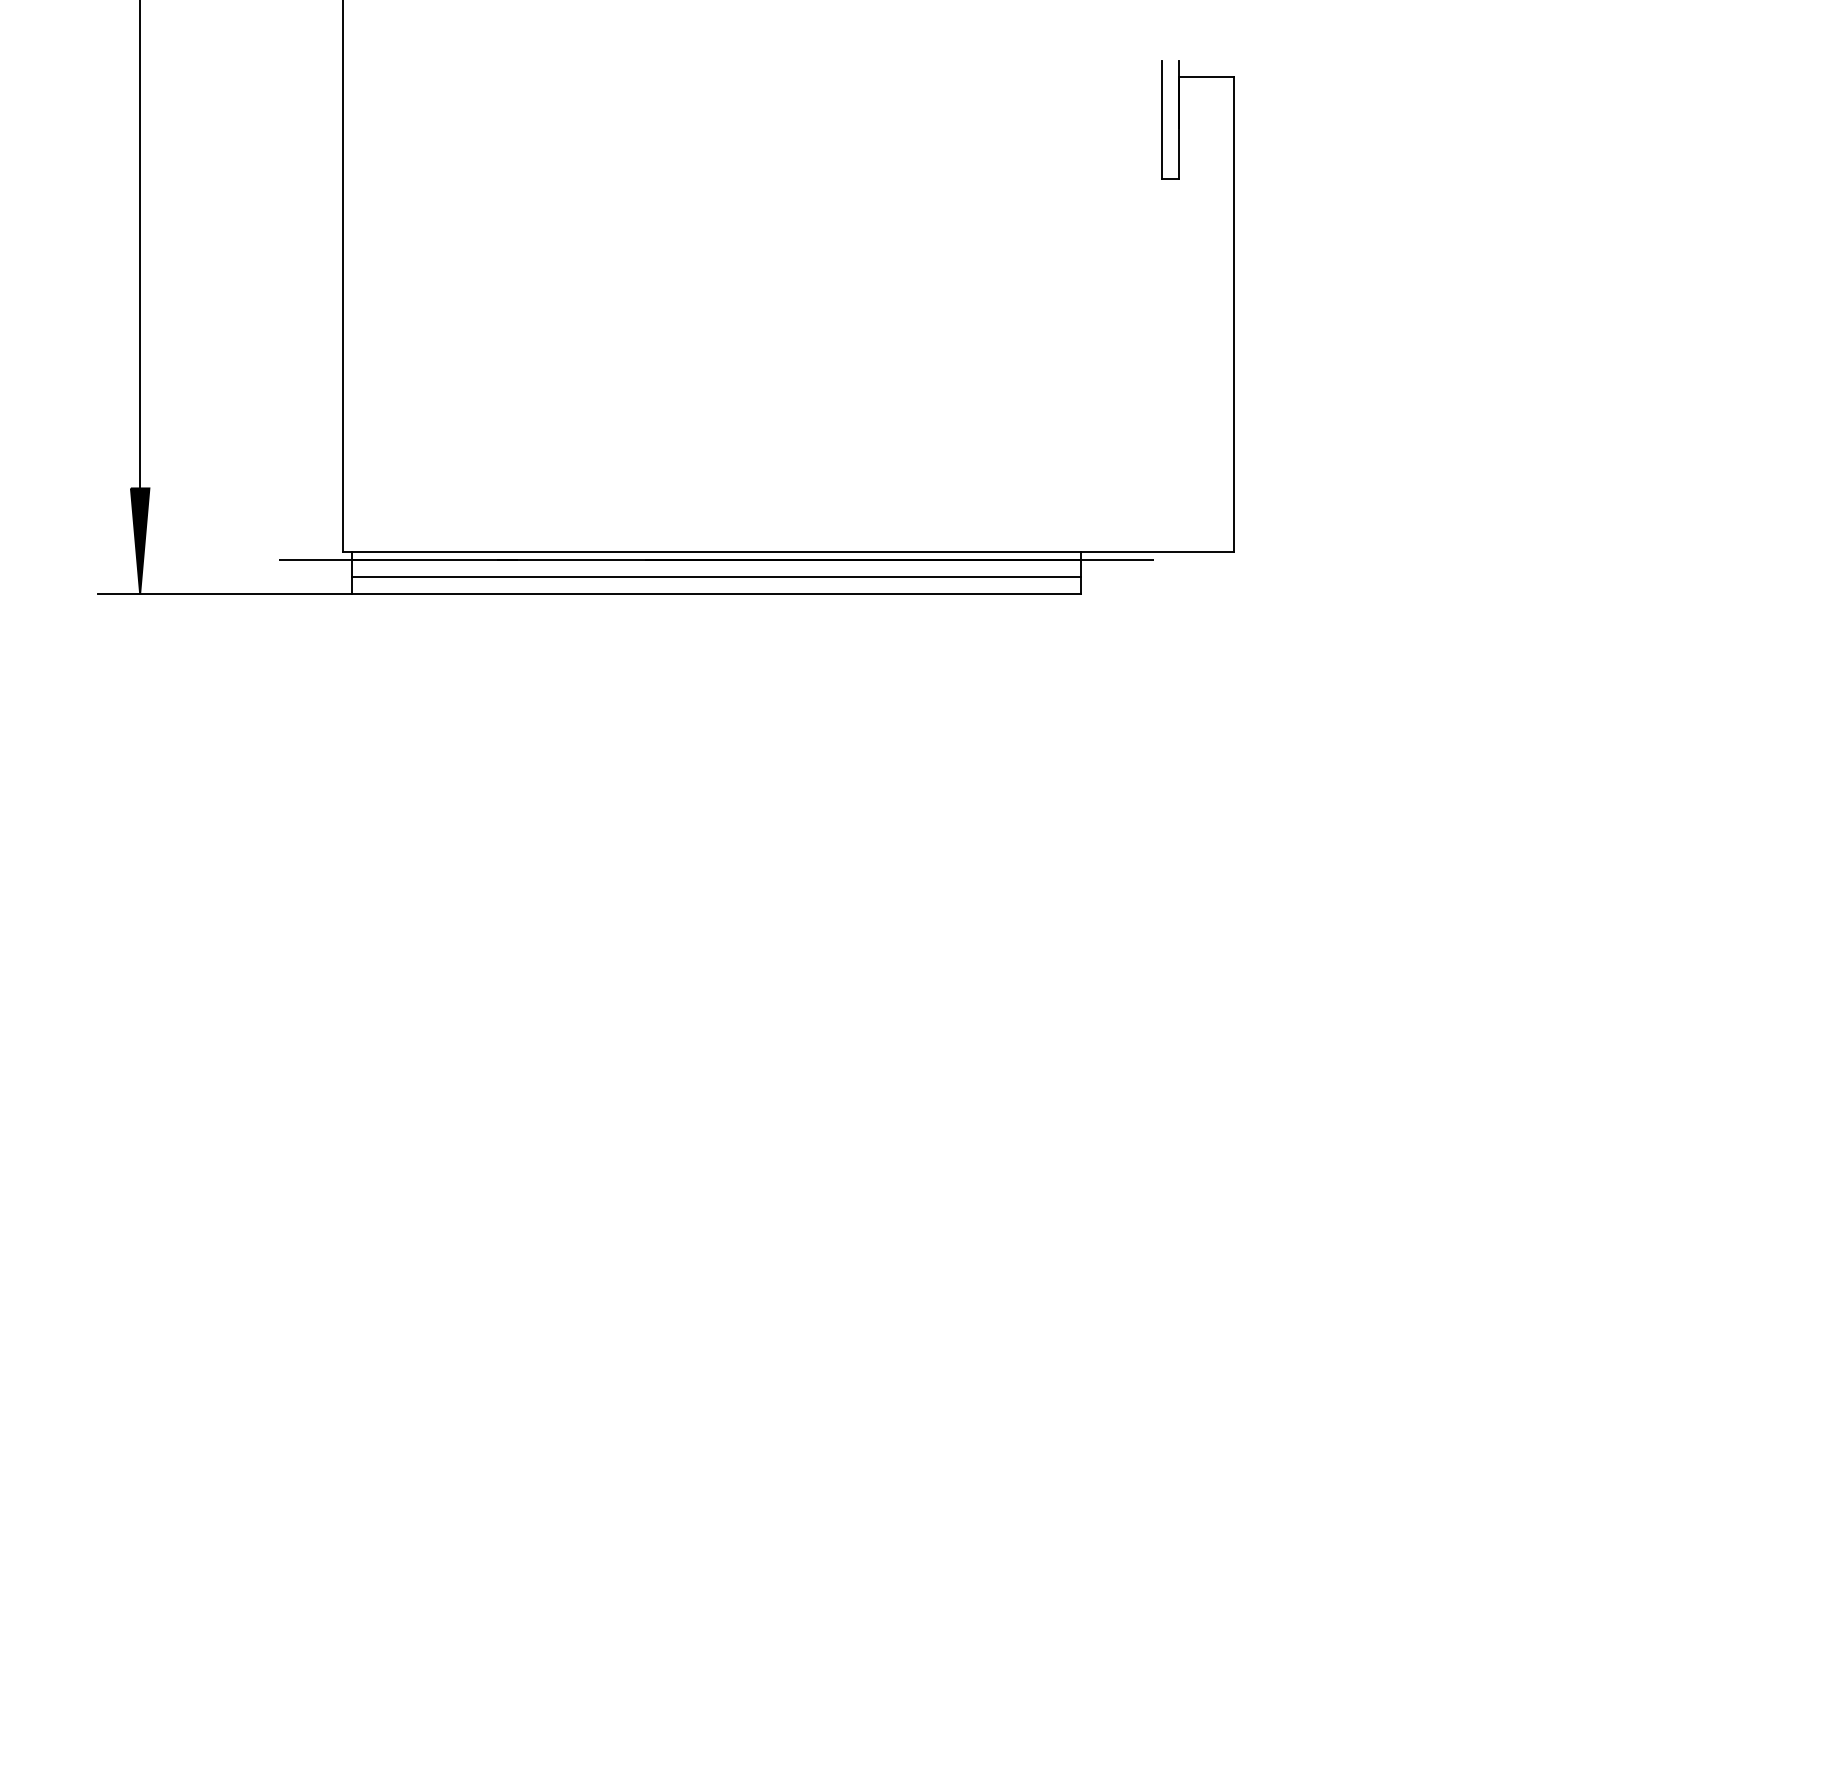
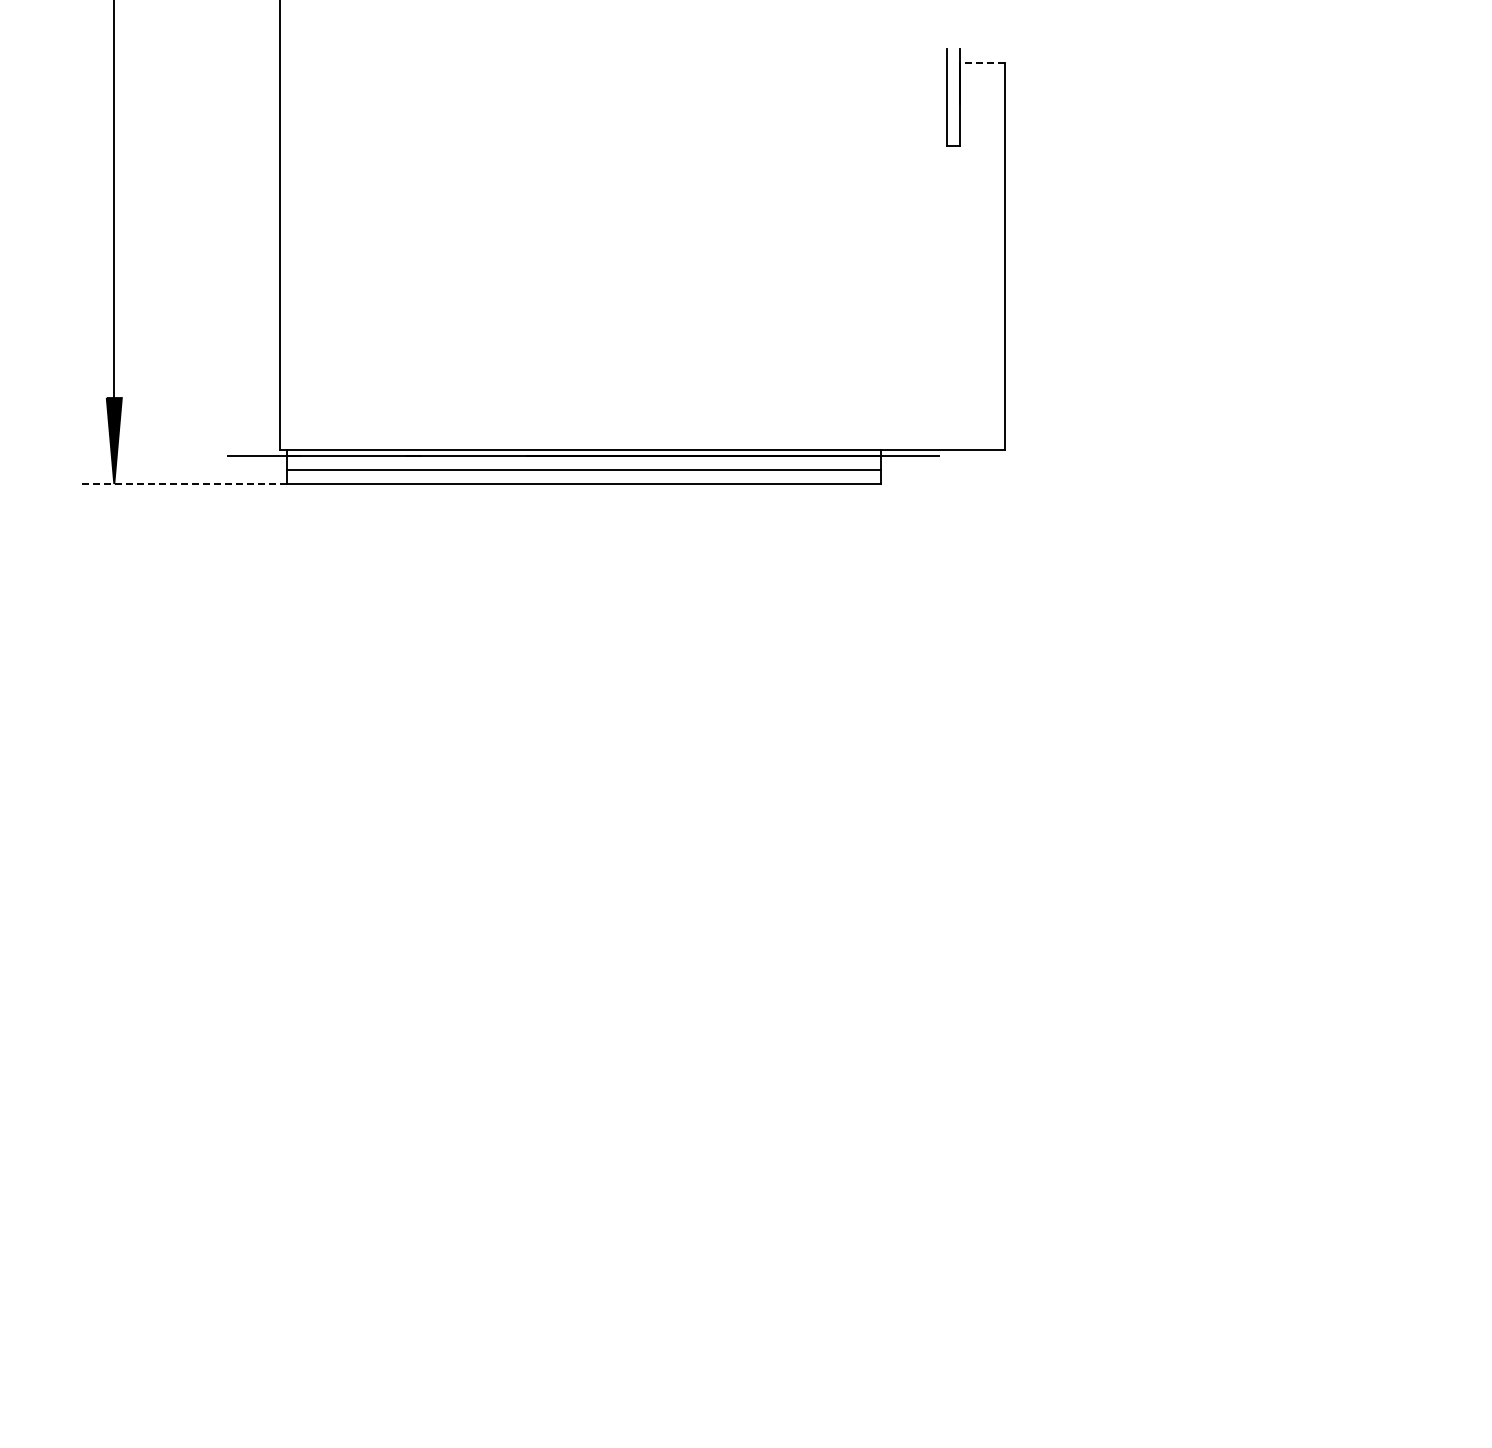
line: (1205, 76) -> (982, 62), solid -> dashed
line: (225, 594) -> (183, 484), solid -> dashed

